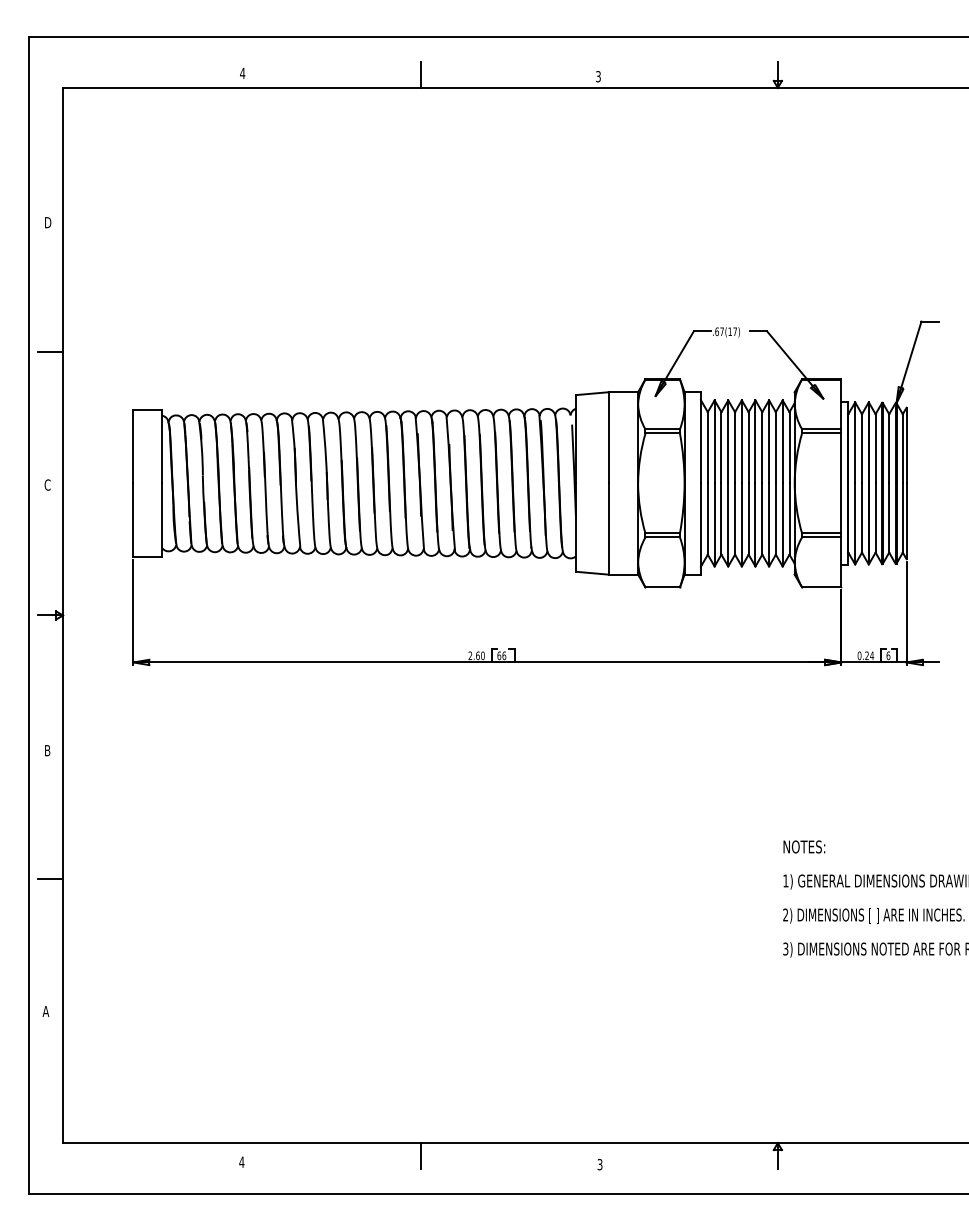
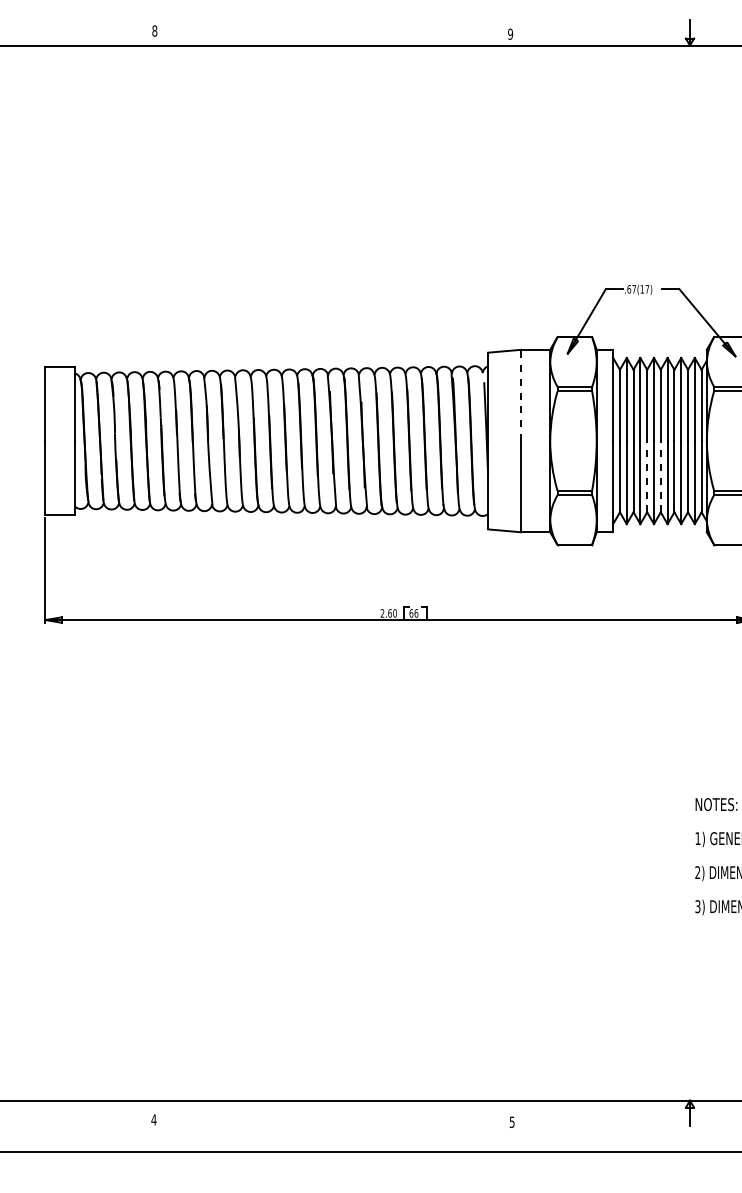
text: (242, 73) -> (154, 31), 4 -> 8
line: (420, 74) -> (332, 32), removed
text: (597, 76) -> (509, 34), 3 -> 9
line: (608, 437) -> (520, 395), solid -> dashed
line: (735, 519) -> (647, 477), solid -> dashed
line: (748, 519) -> (660, 477), solid -> dashed
line: (420, 1155) -> (332, 1113), removed
text: (600, 1164) -> (512, 1122), 3 -> 5

